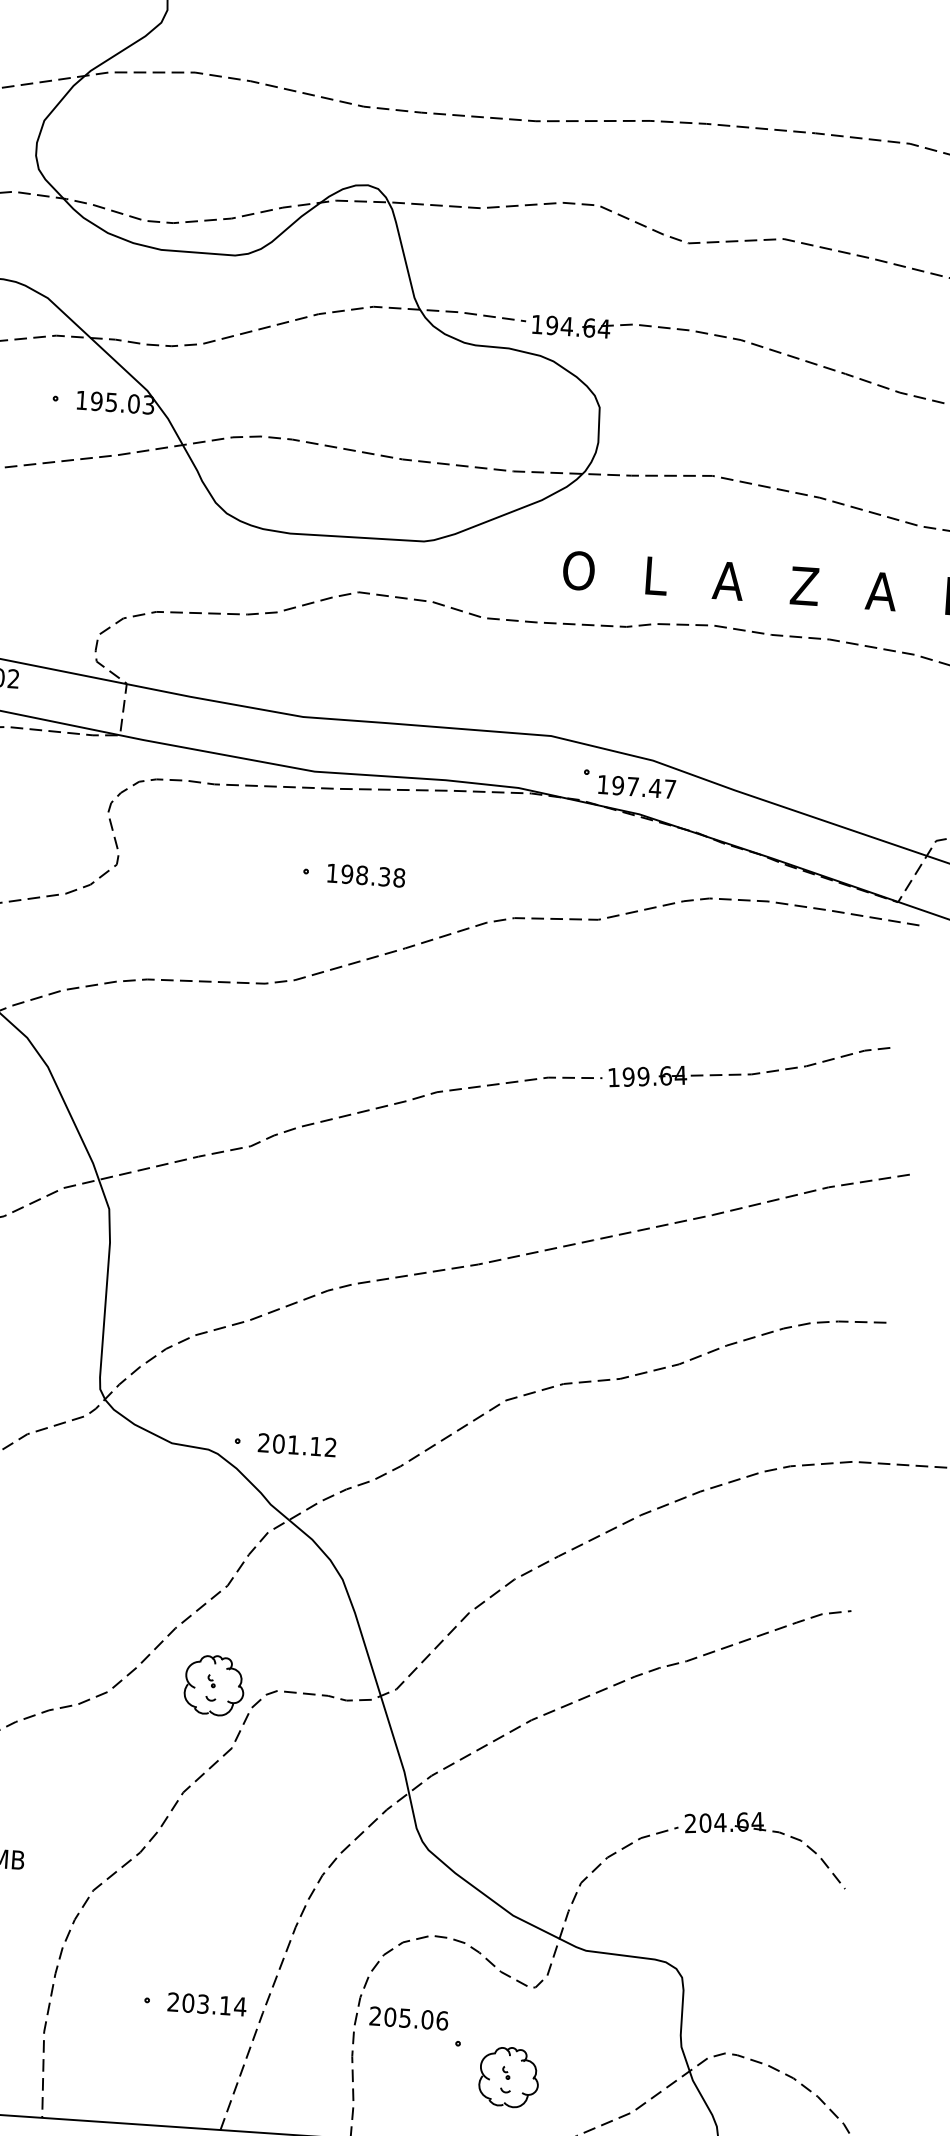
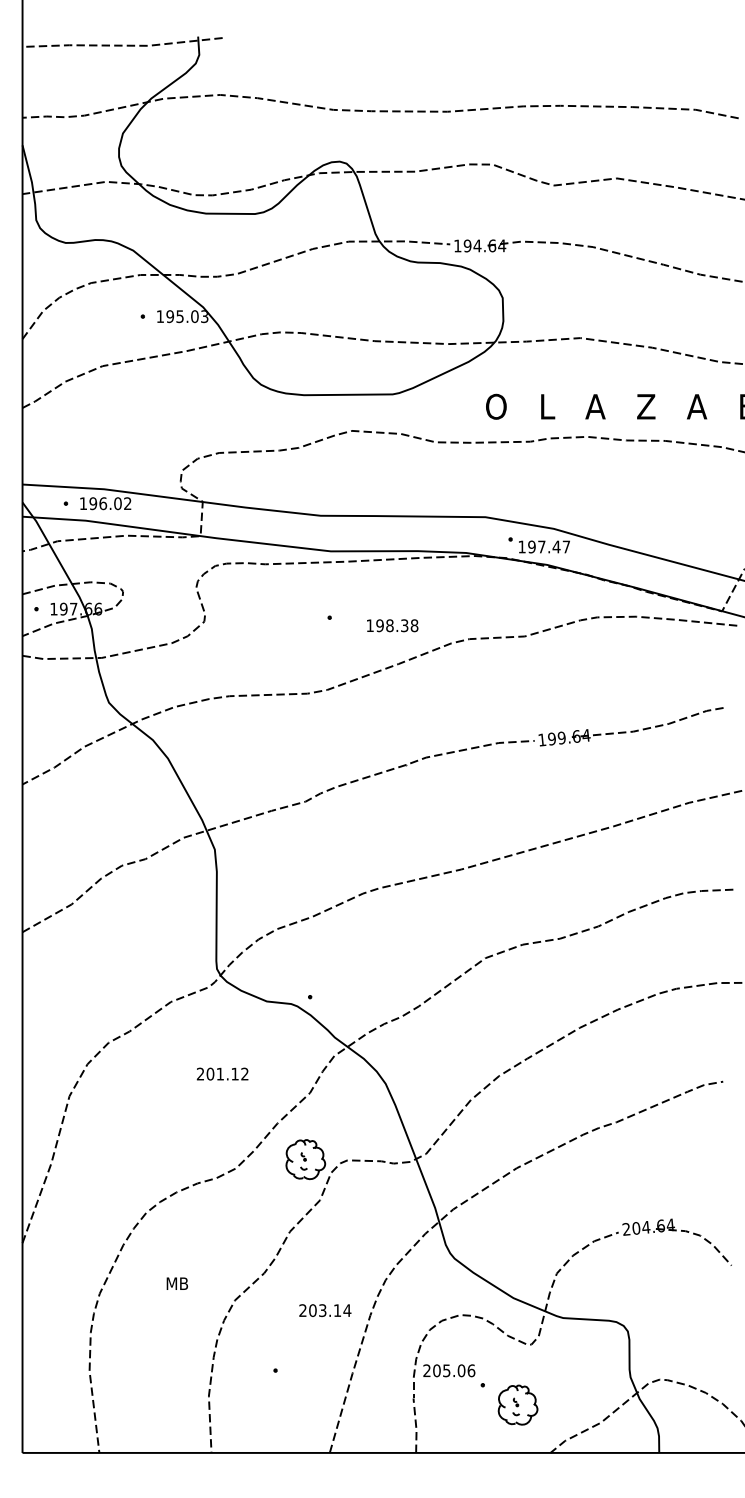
text: (366, 875) -> (392, 625), moved
text: (297, 1444) -> (222, 1073), moved
text: (207, 2004) -> (325, 1310), moved

